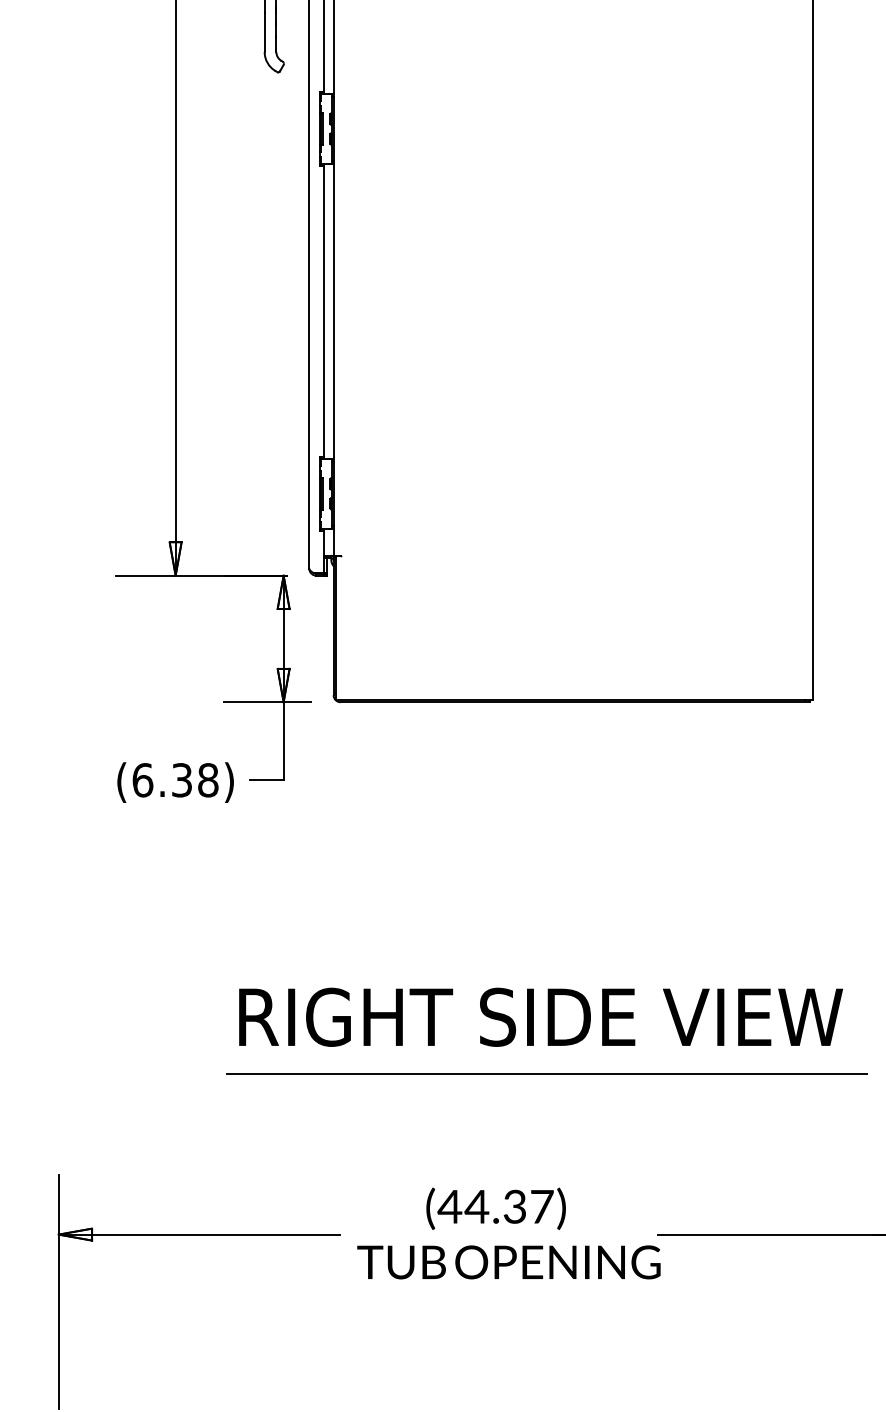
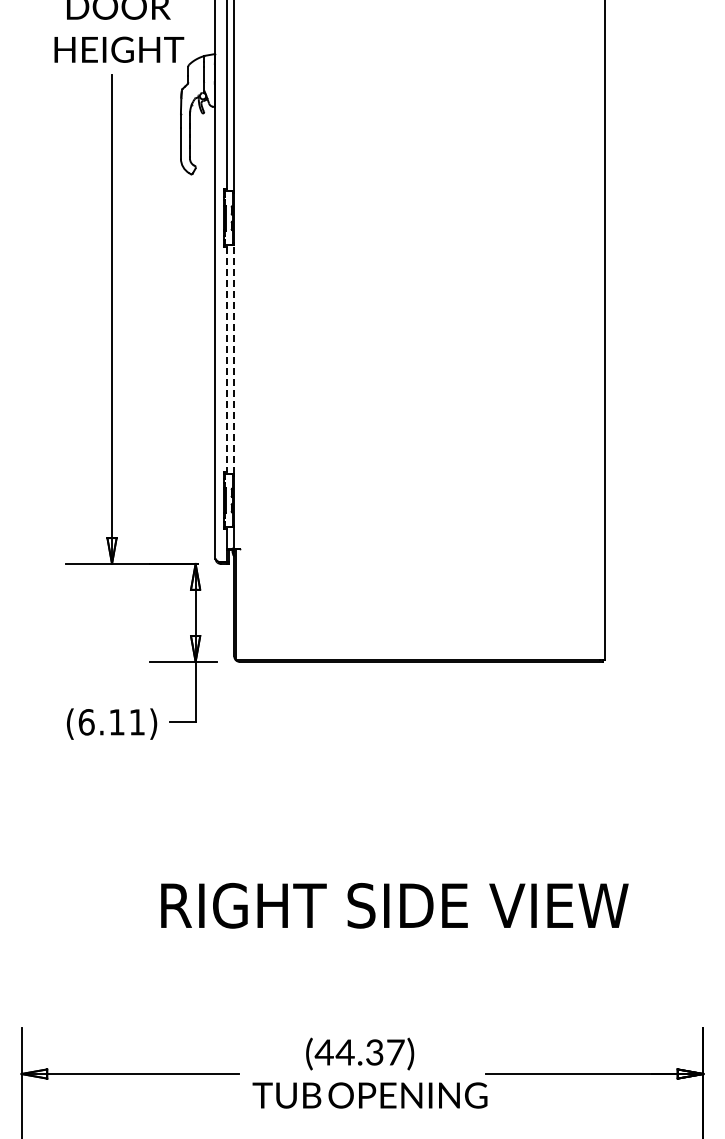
line: (333, 310) -> (234, 358), solid -> dashed
line: (324, 311) -> (227, 359), solid -> dashed
text: (195, 780) -> (127, 722), (6.38) -> (6.11)
line: (547, 1073) -> (399, 949), removed

